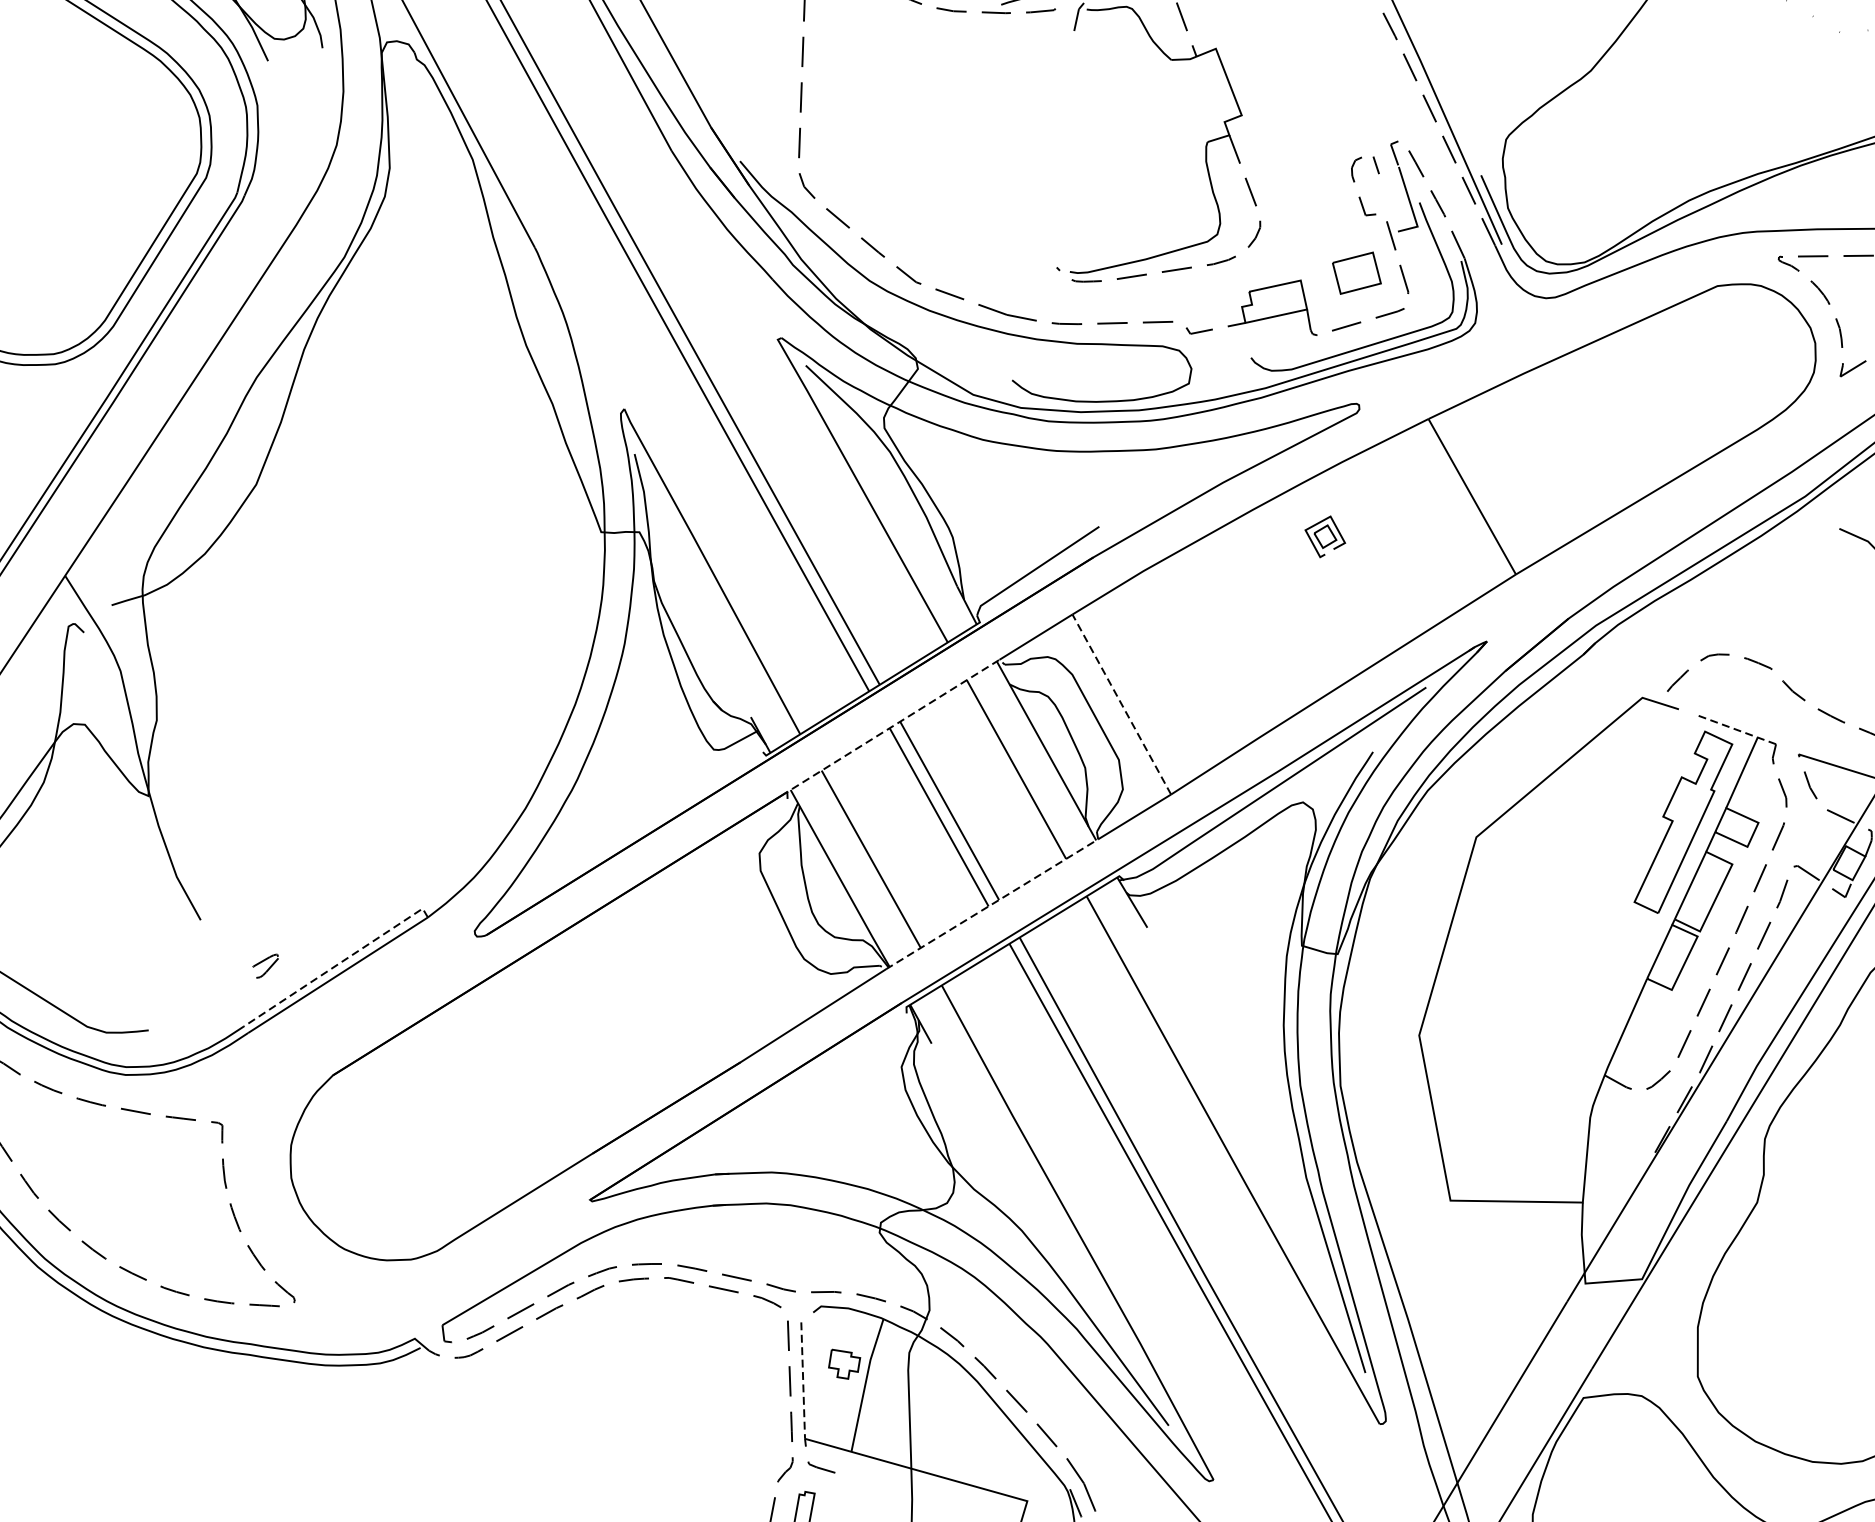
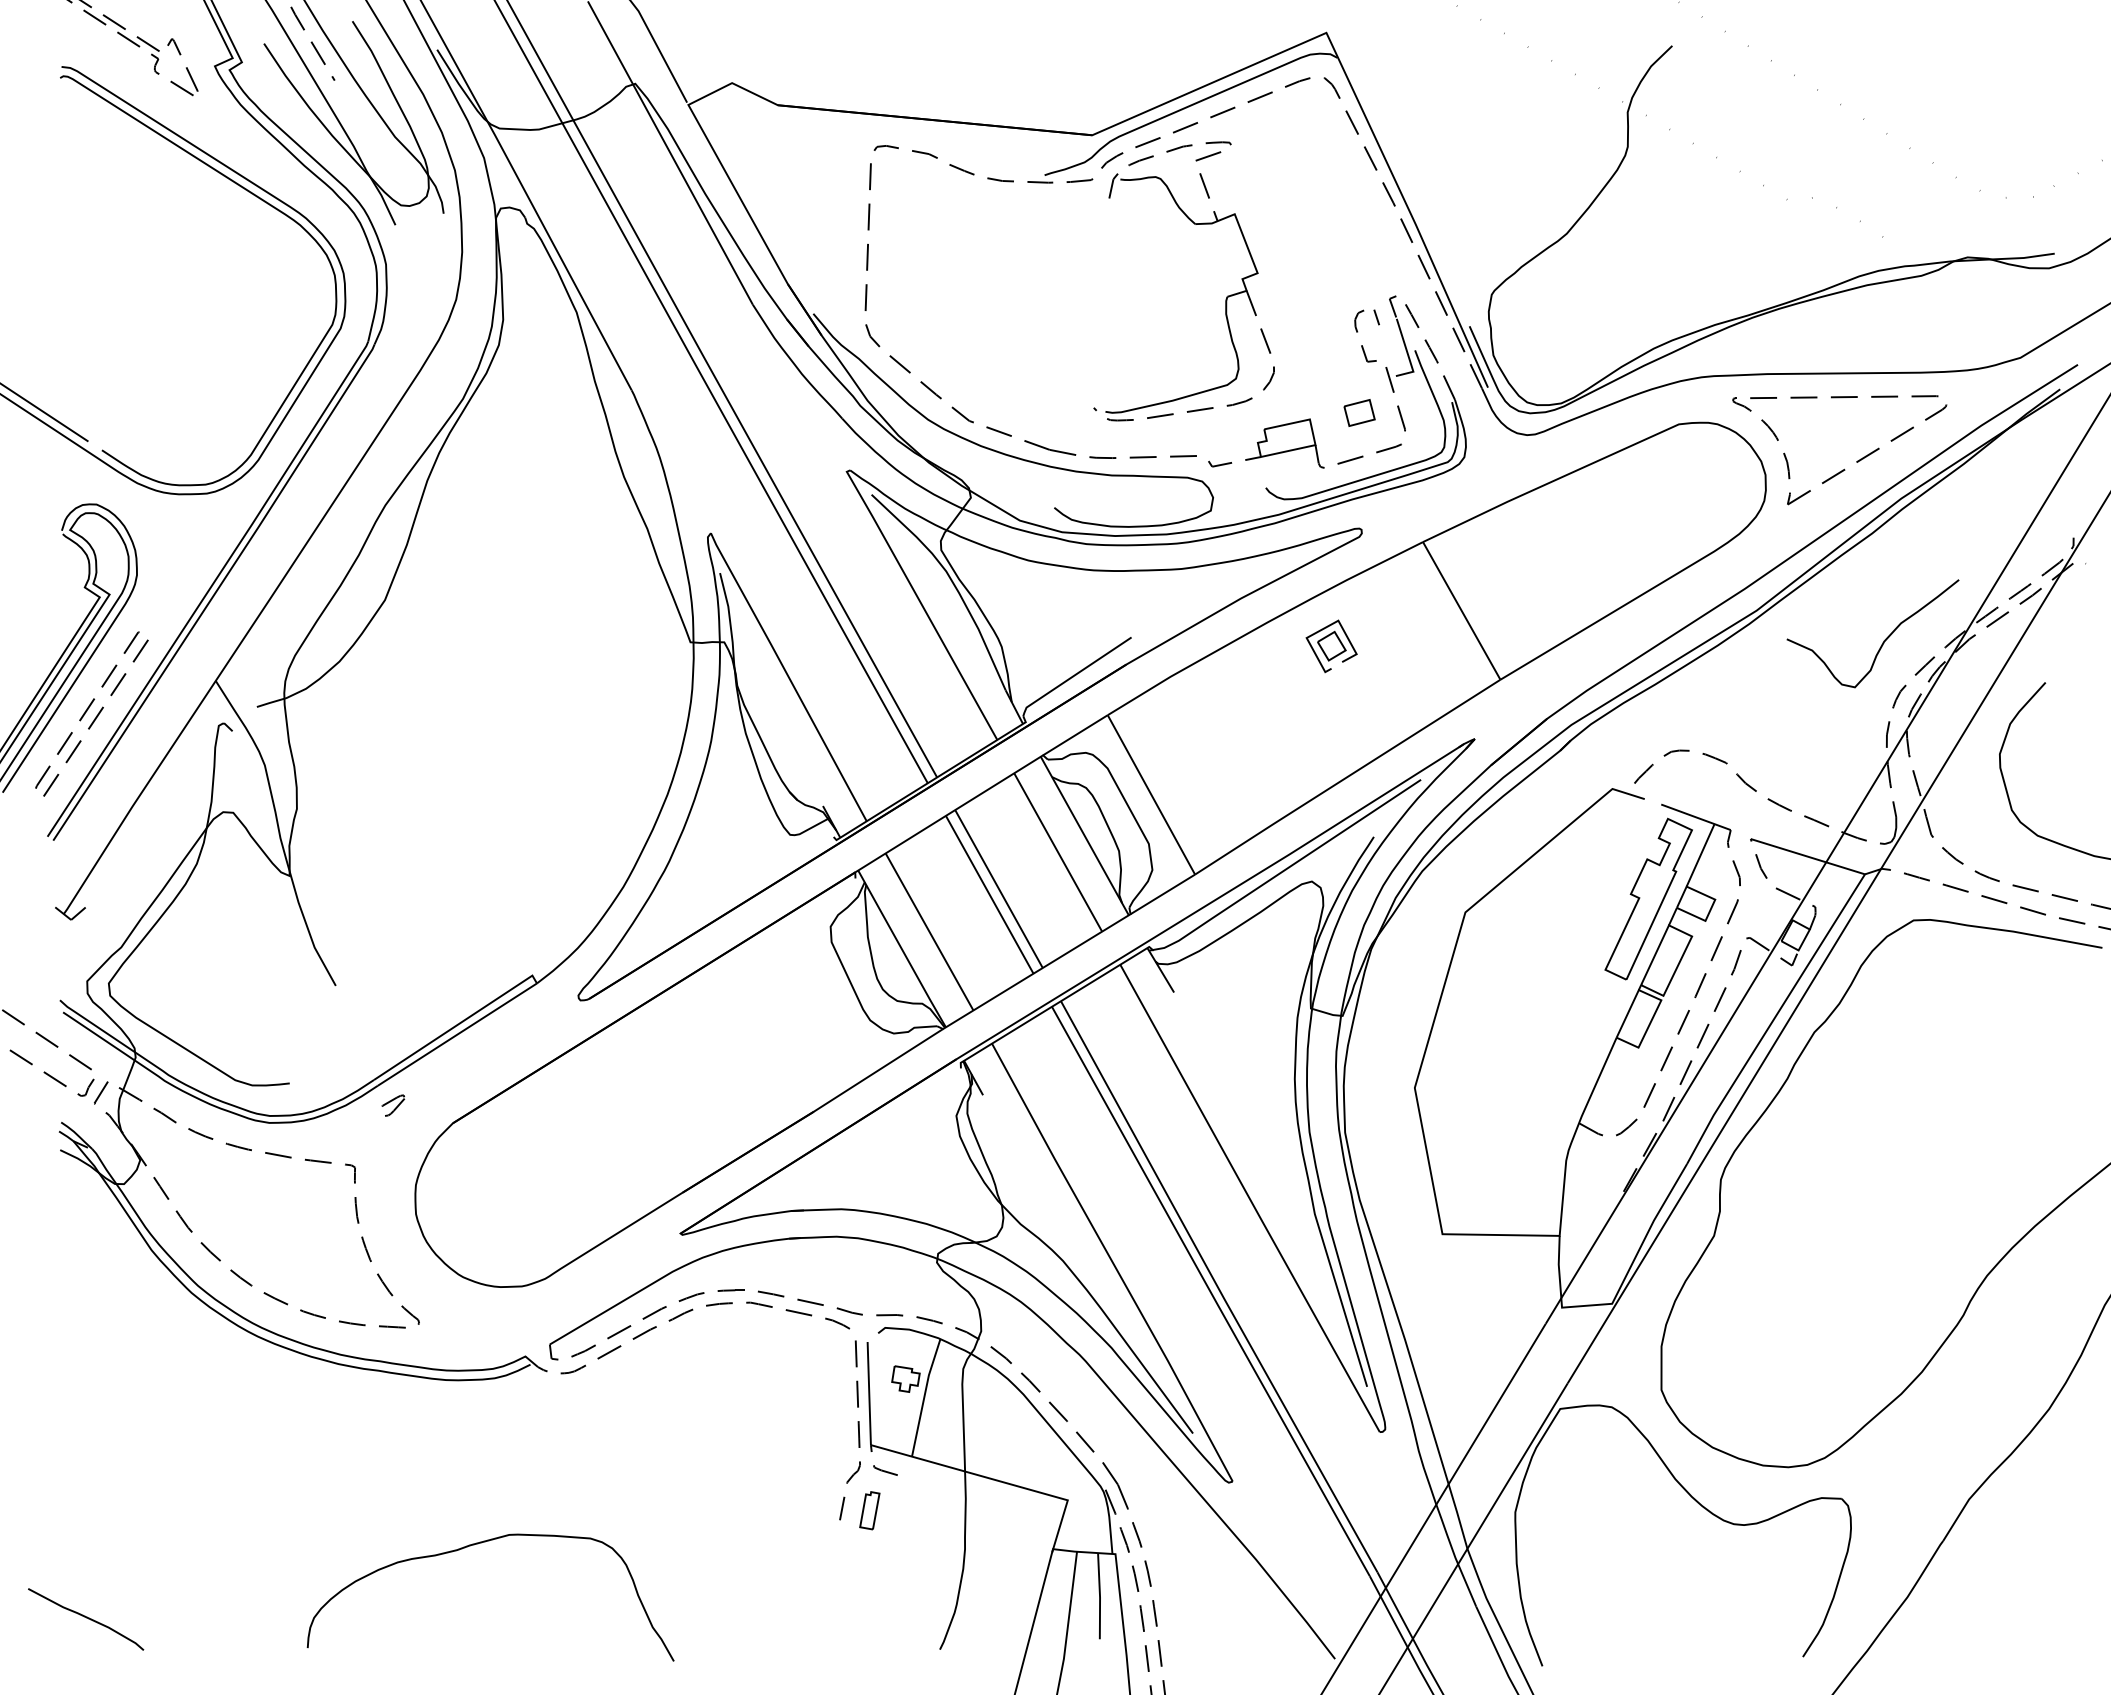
part: (1356, 272) -> (1359, 412), size x0.71
part: (1325, 536) -> (1331, 646), size x1.43
line: (1121, 704) -> (1151, 794), dashed -> solid
line: (893, 725) -> (949, 813), dashed -> solid
line: (1736, 730) -> (1695, 817), dashed -> solid
line: (992, 903) -> (1036, 971), dashed -> solid
line: (338, 964) -> (457, 1025), dashed -> solid
part: (265, 966) -> (393, 1105), moved
line: (803, 1380) -> (869, 1393), dashed -> solid

